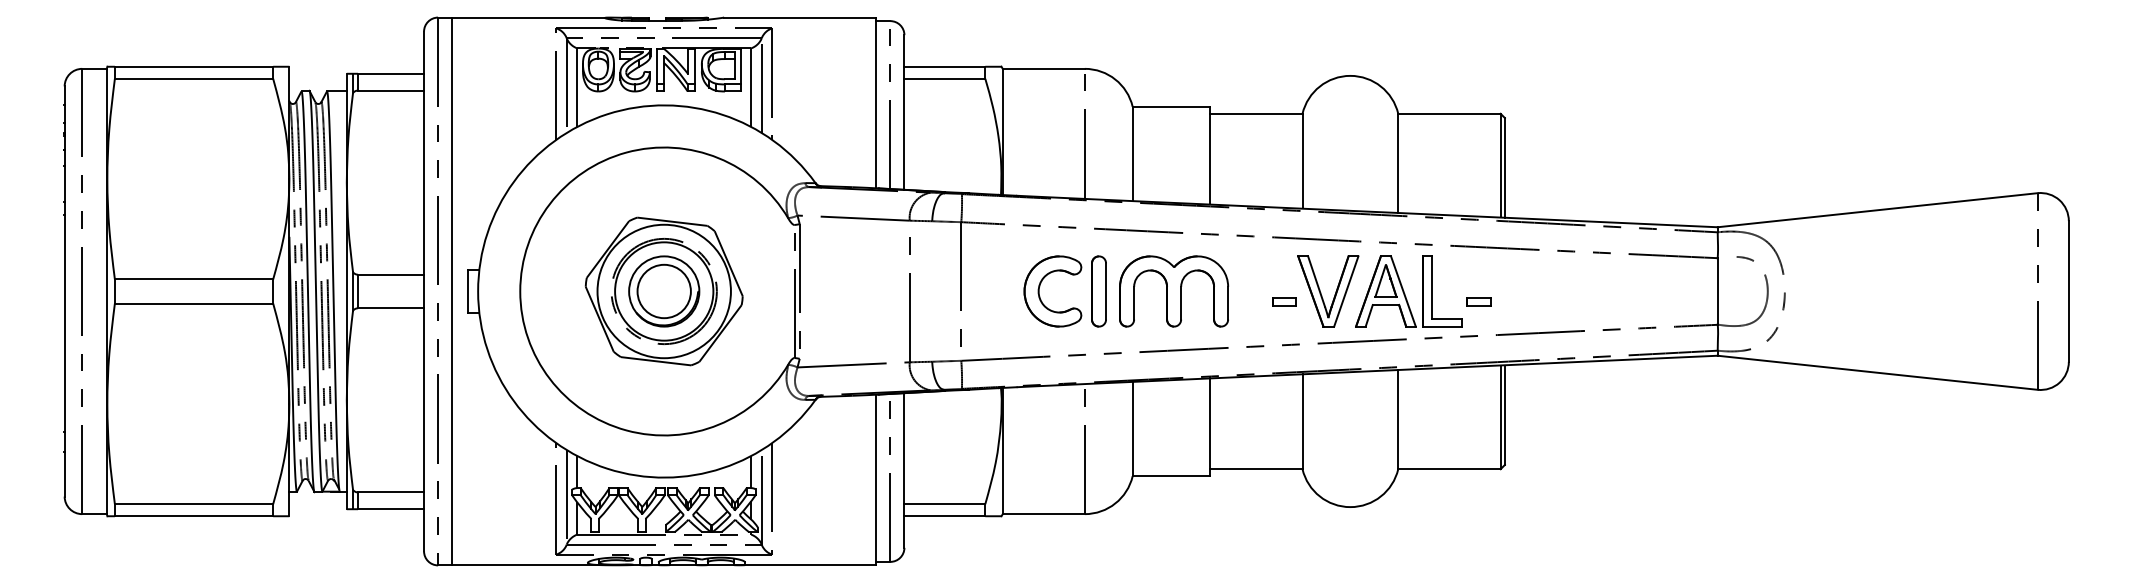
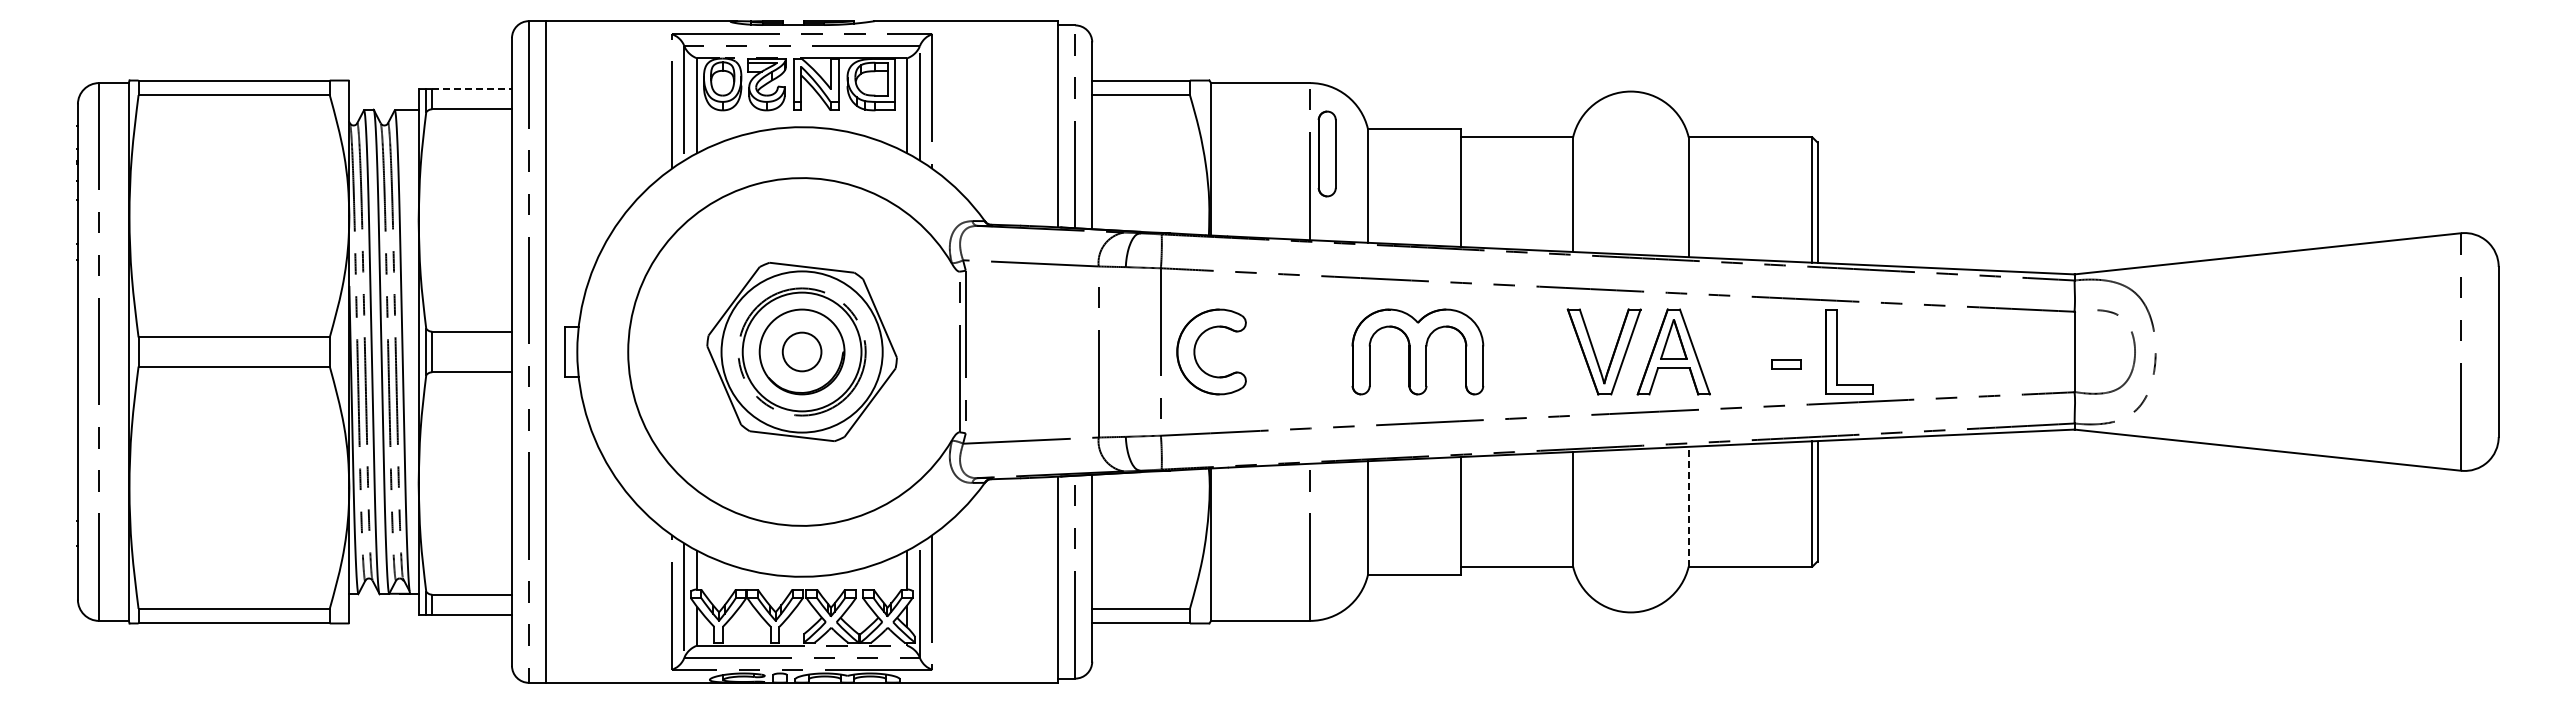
line: (391, 74) -> (472, 89), solid -> dashed
circle: (663, 291) -> (801, 351), size x0.6
part: (1039, 291) -> (1195, 351), moved
part: (1098, 291) -> (1326, 153), moved
part: (1432, 291) -> (1837, 351), moved
part: (1284, 301) -> (1551, 364), removed
line: (1398, 419) -> (1688, 506), solid -> dashed

